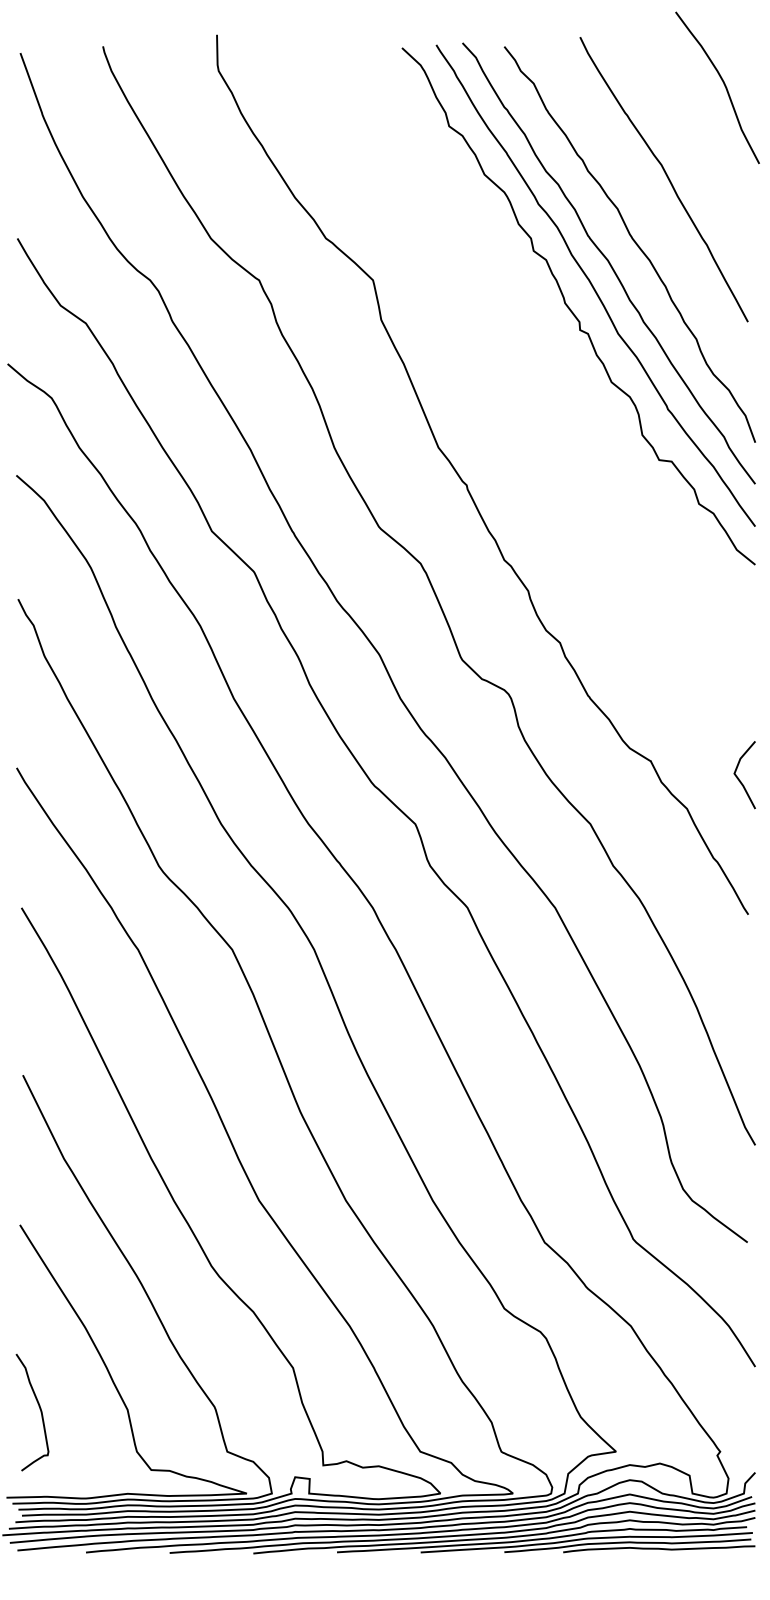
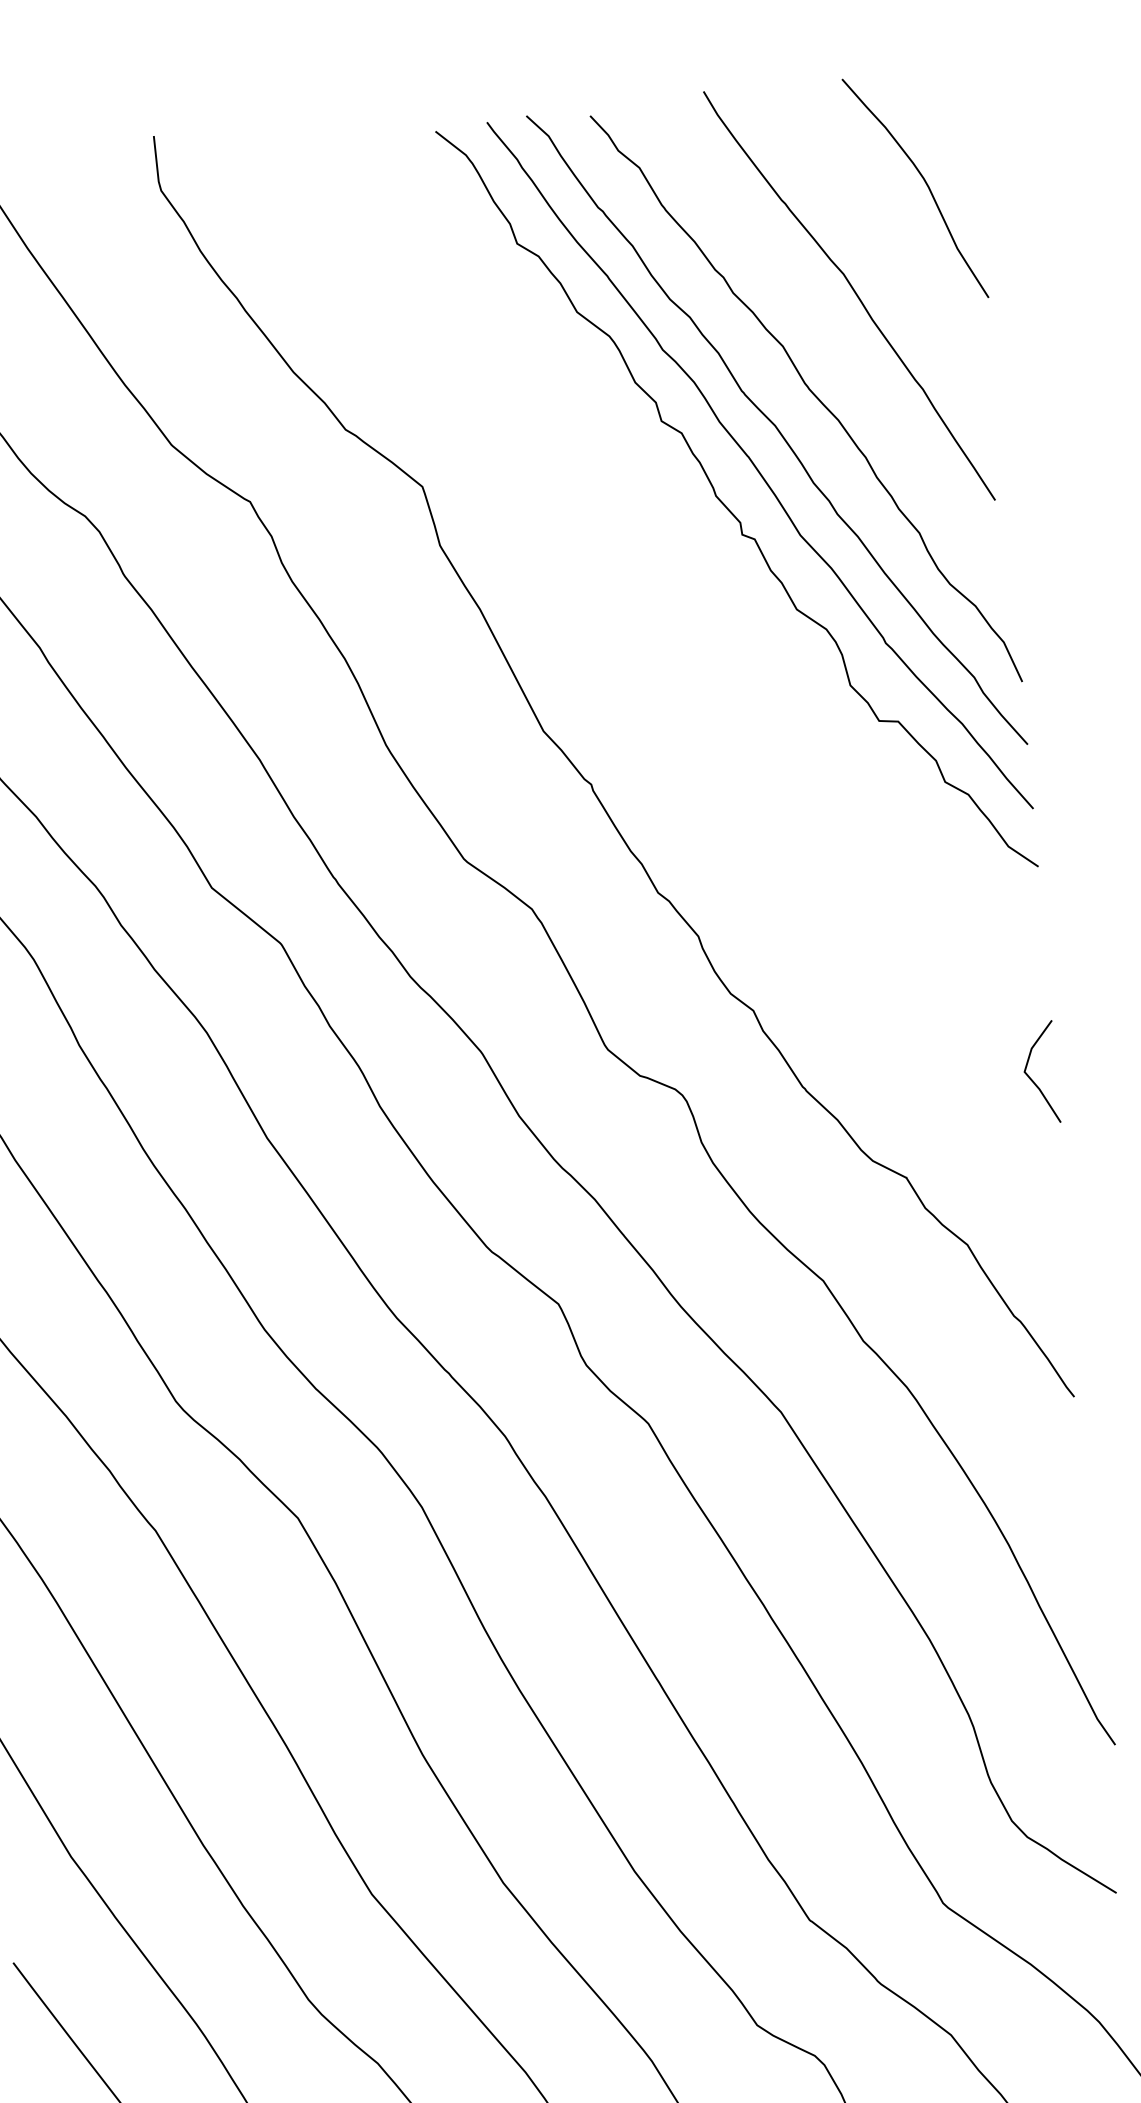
curve: (723, 84) -> (923, 182), moved
line: (739, 778) -> (1032, 1078), moved

